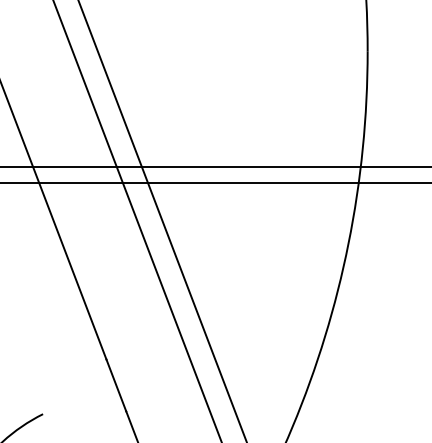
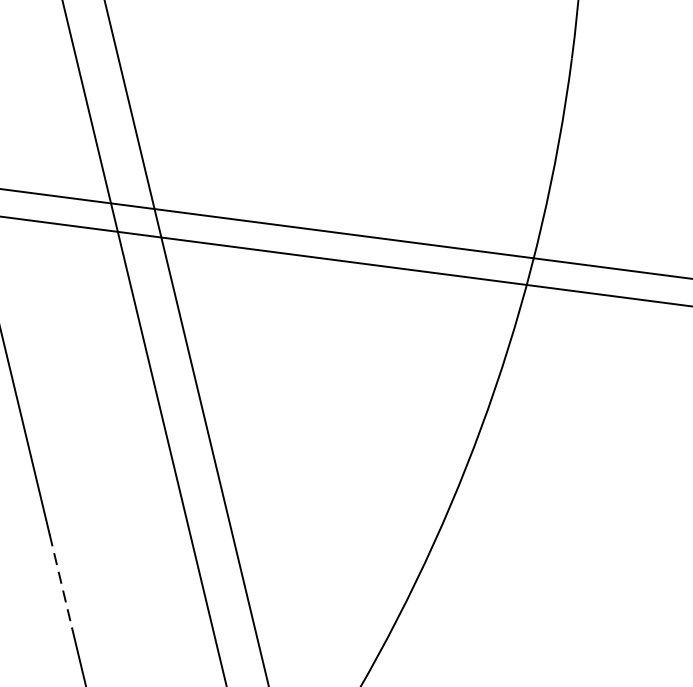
line: (116, 385) -> (61, 581), solid -> dashed

